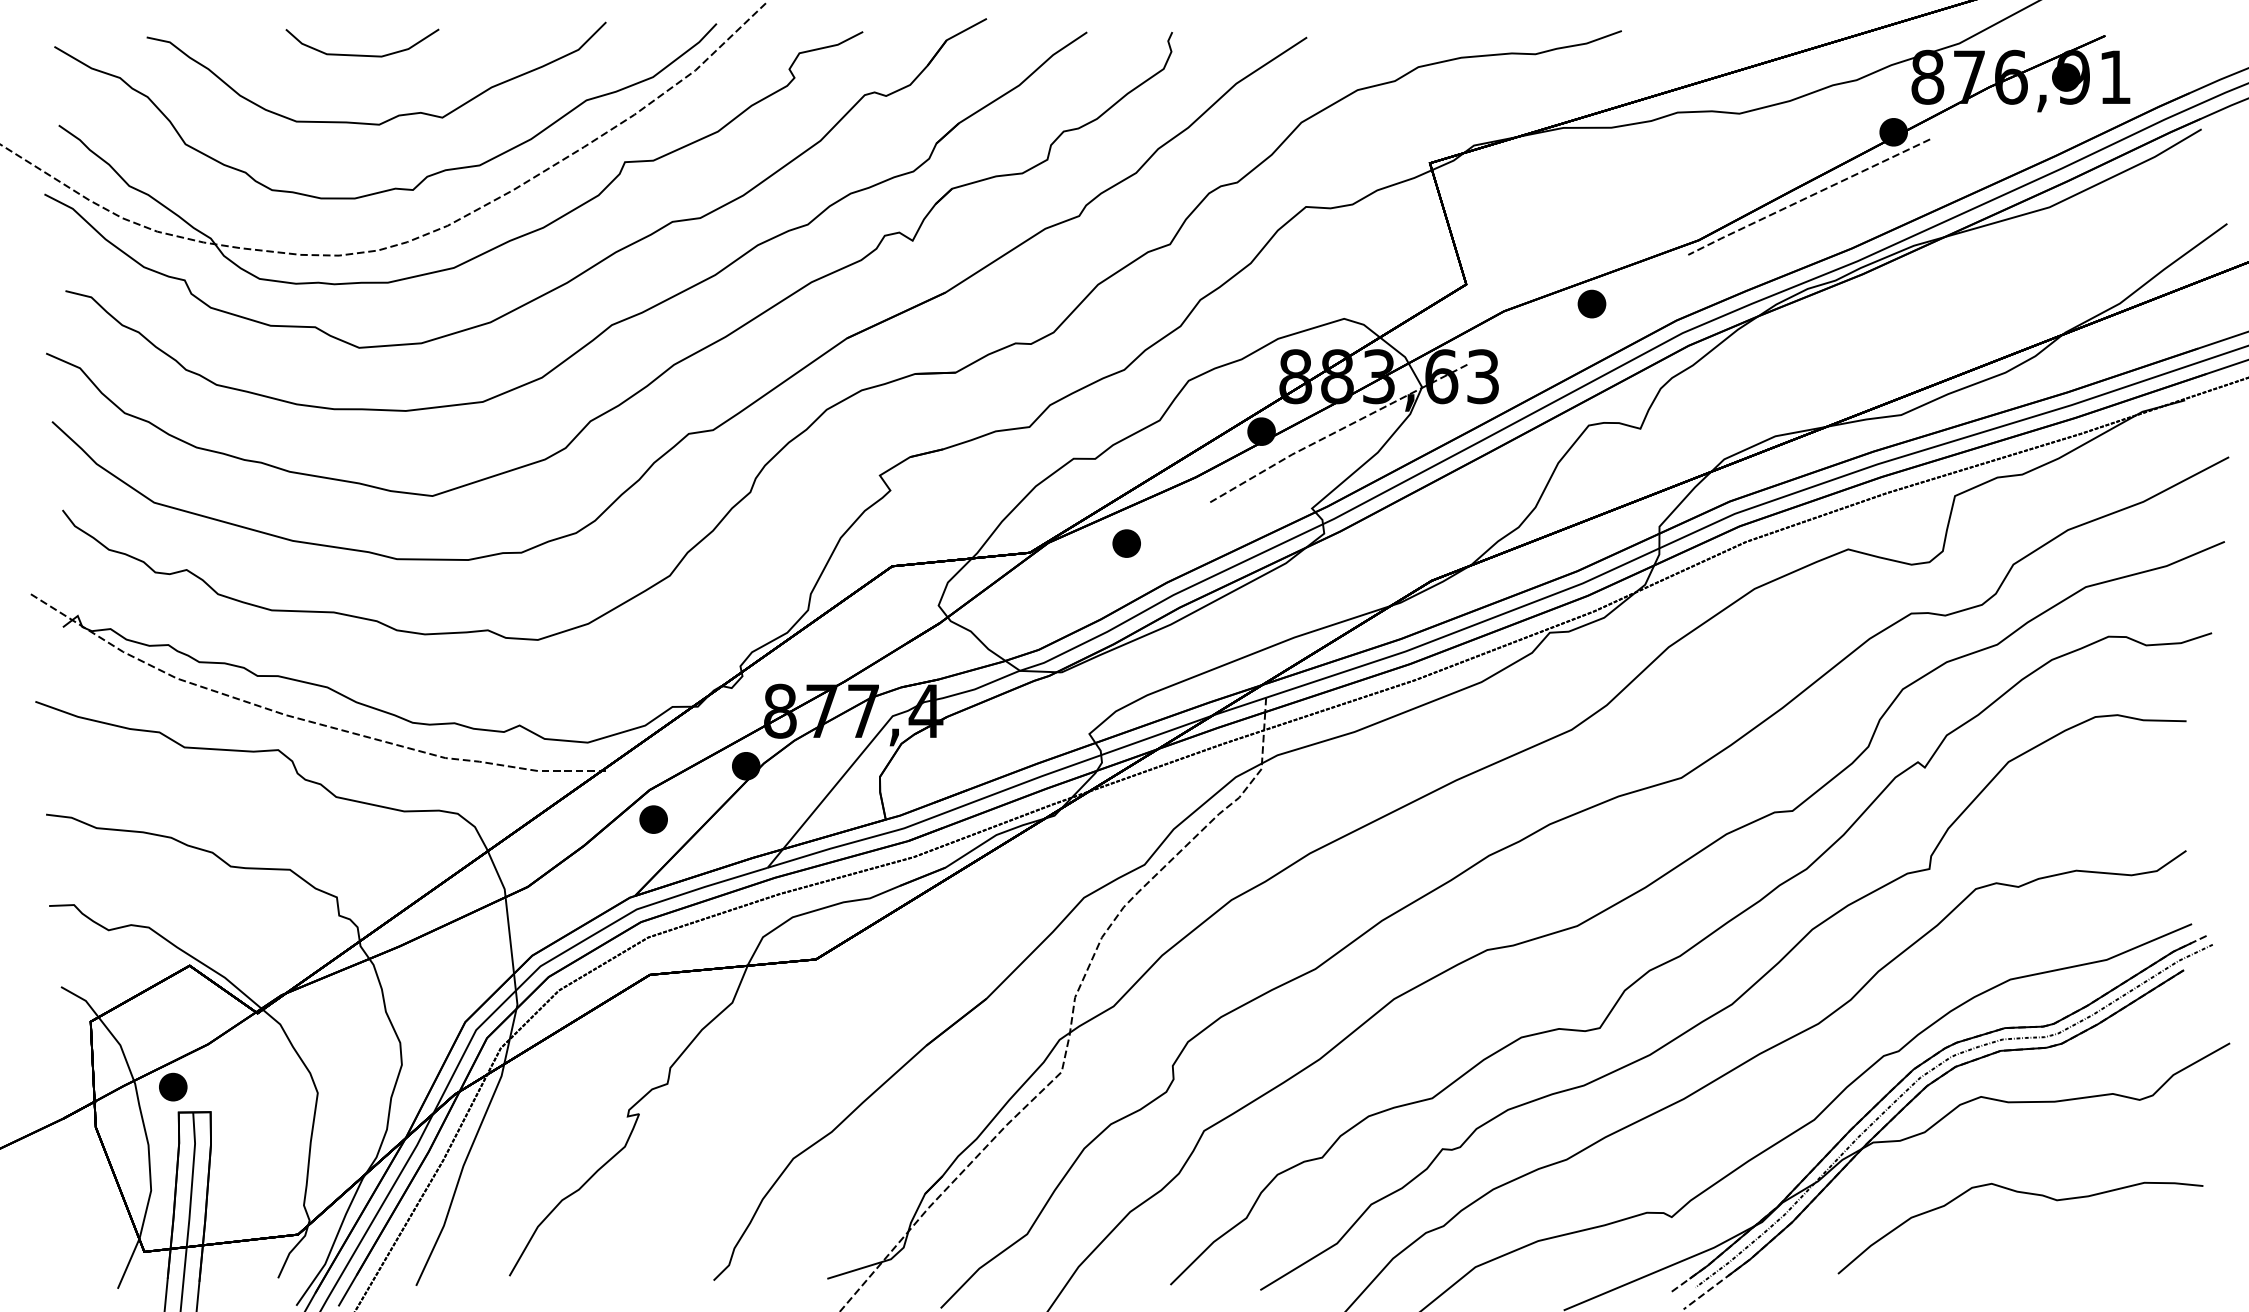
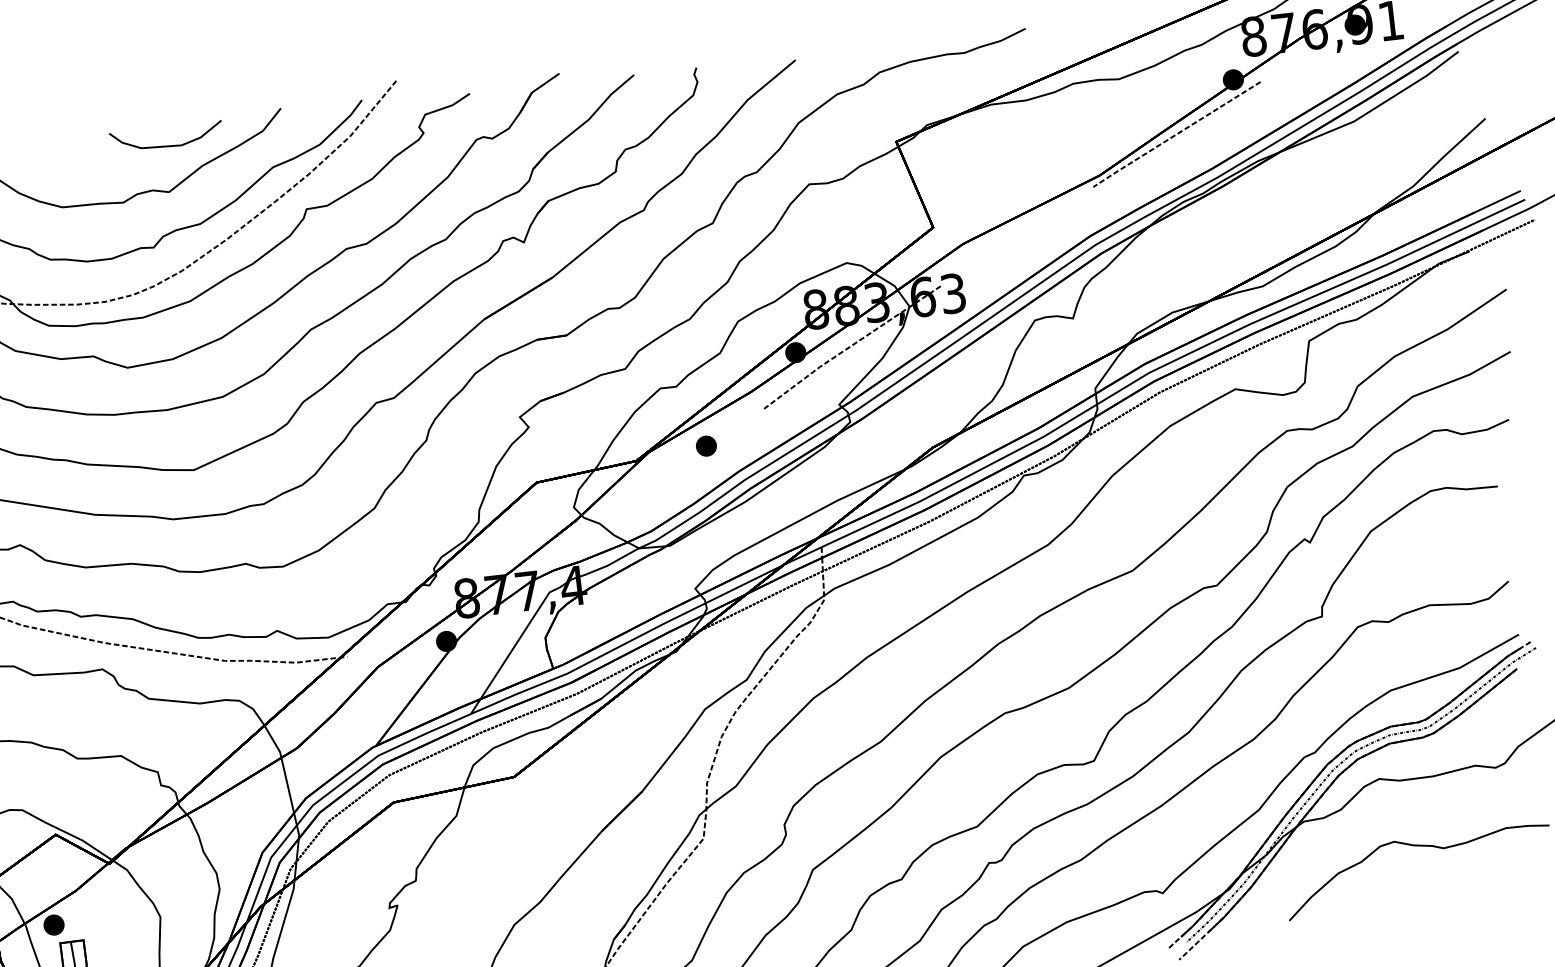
curve: (362, 54) -> (167, 145), moved
part: (1591, 303) -> (1026, 230), removed
part: (653, 819) -> (383, 688), removed

